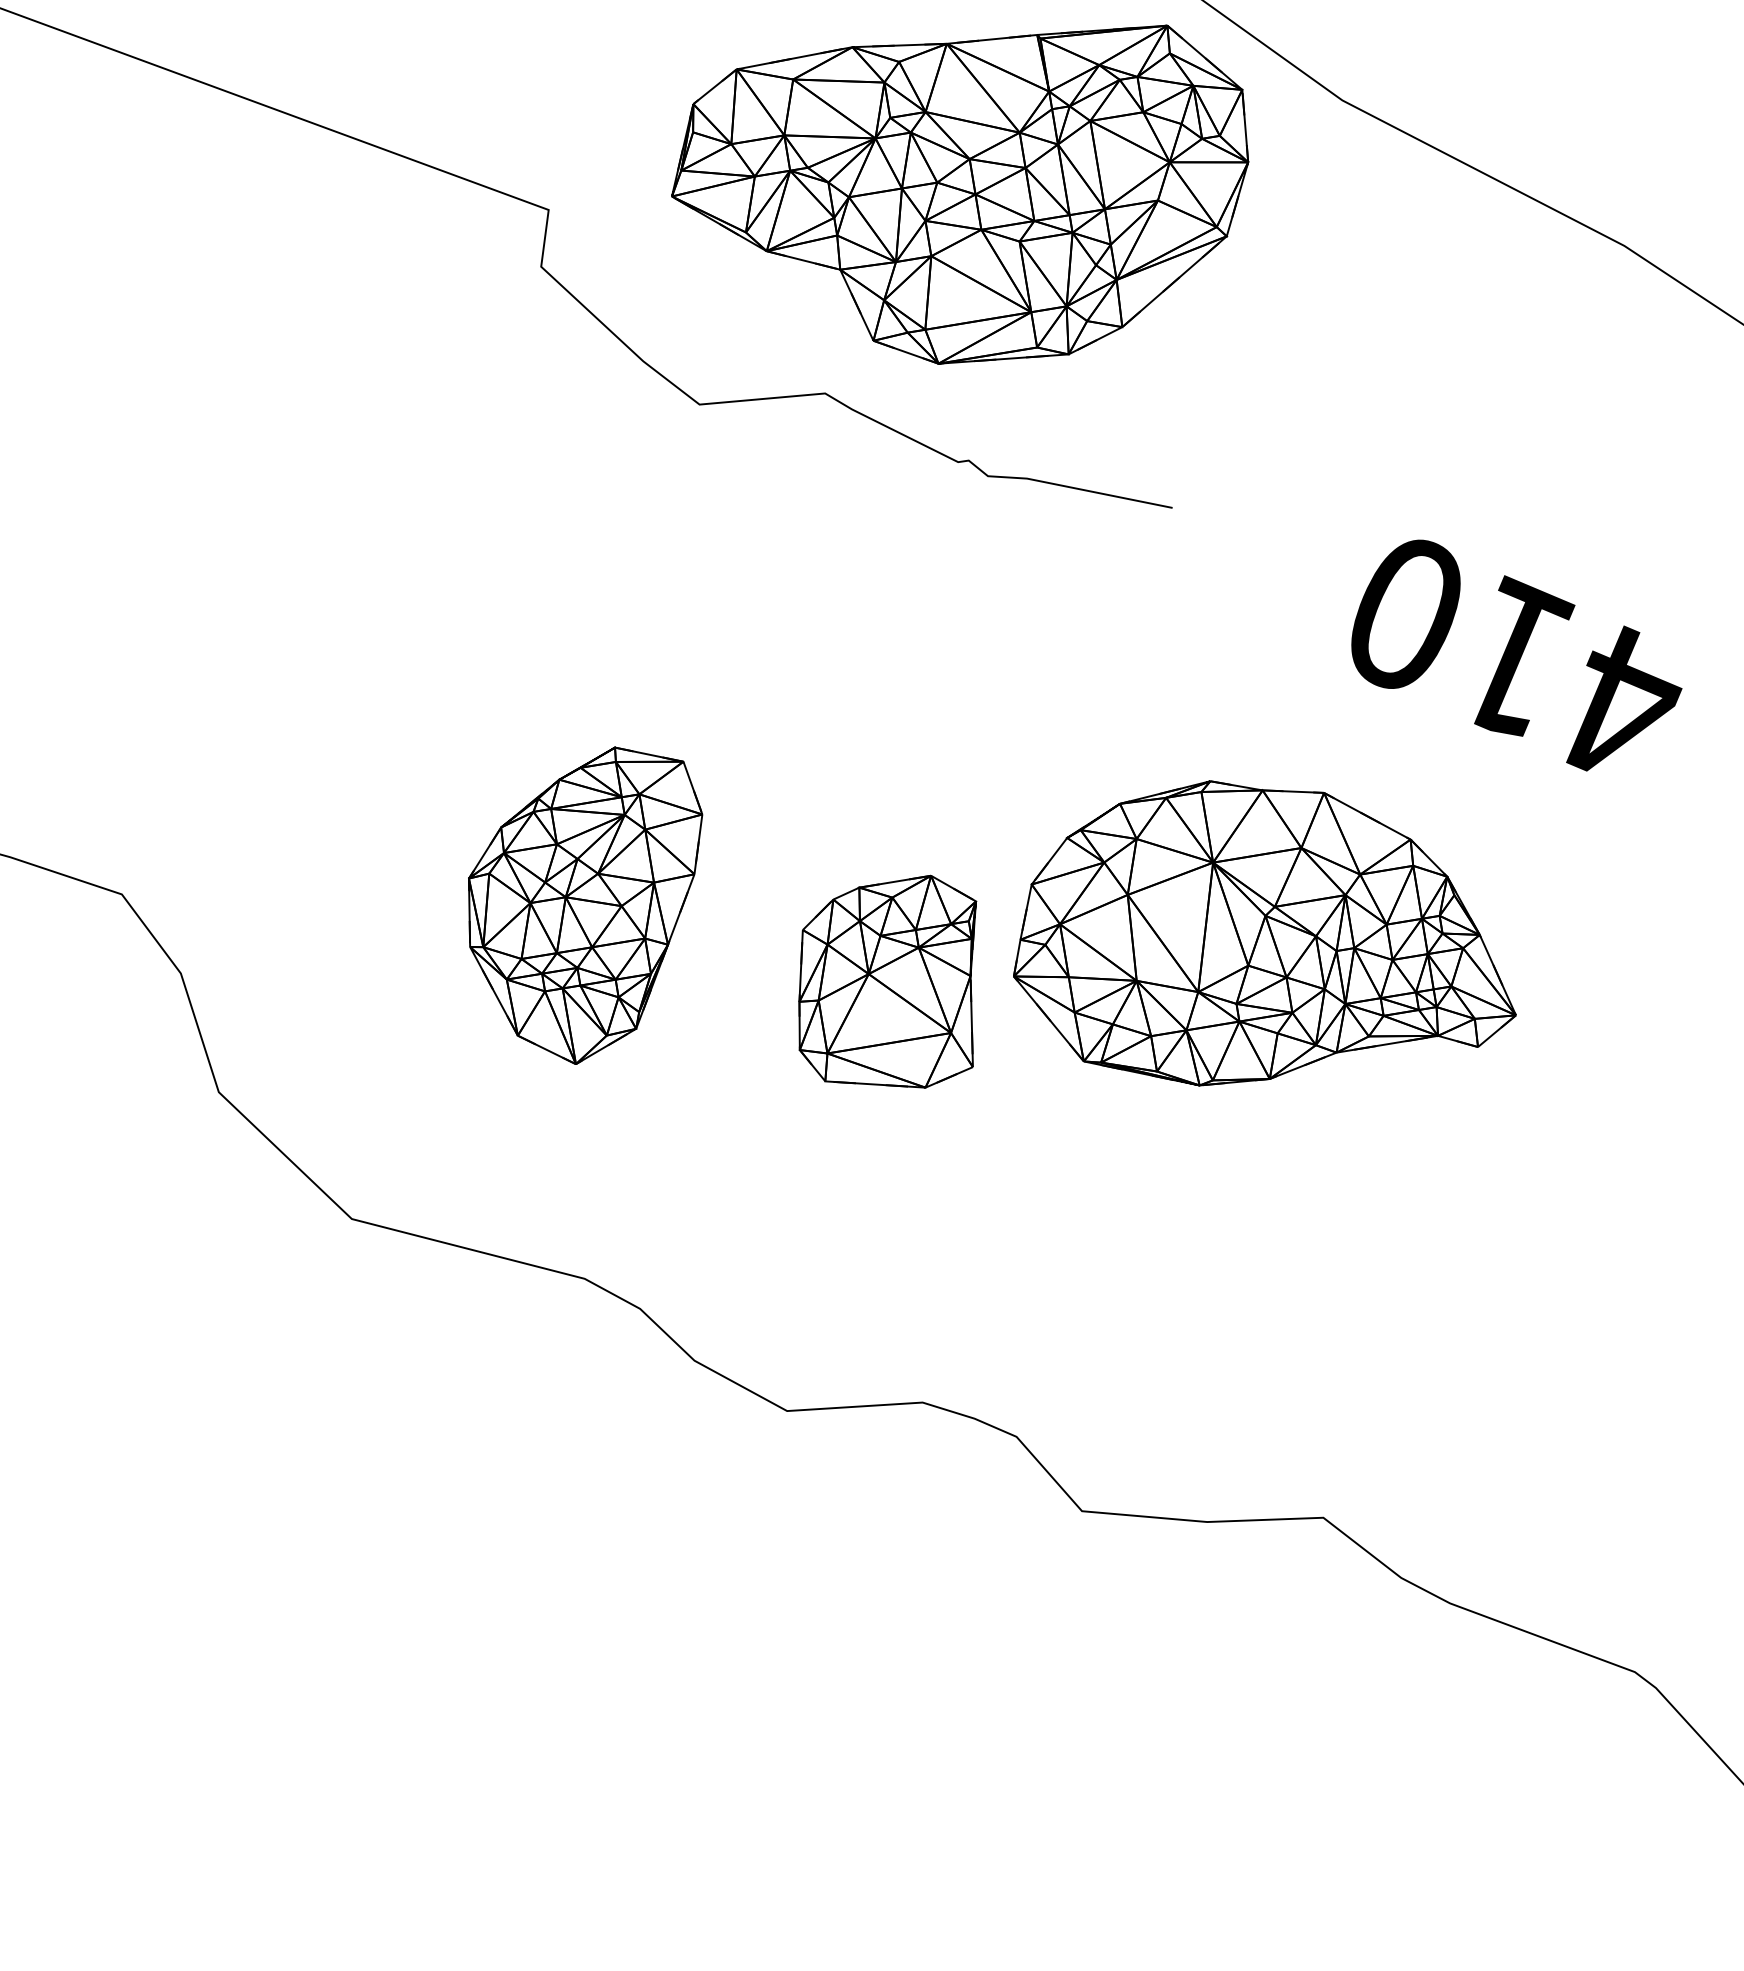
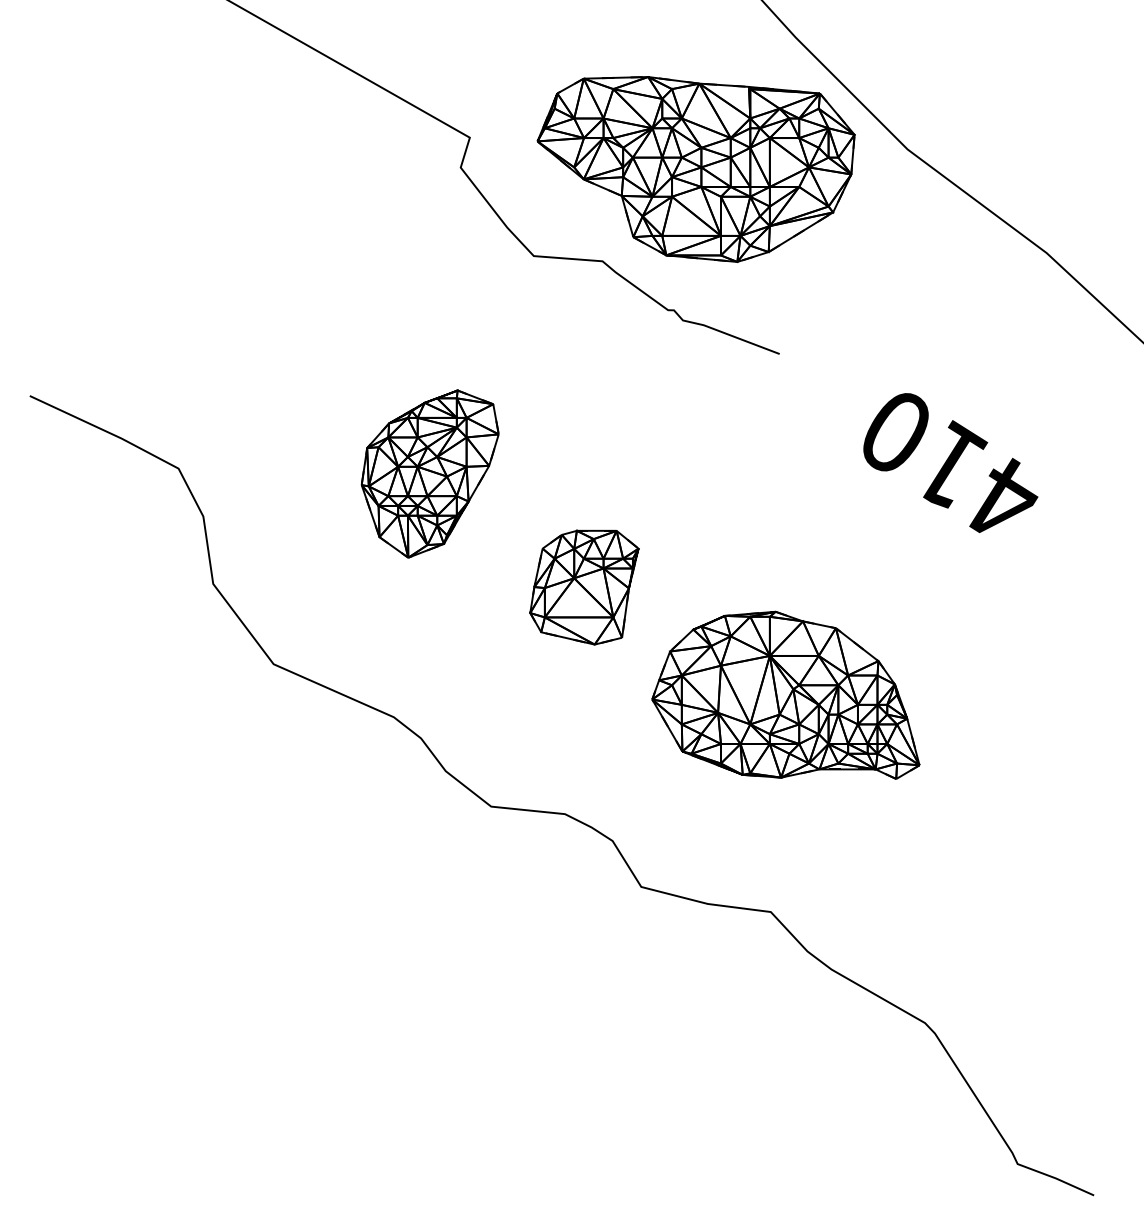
part: (589, 905) -> (429, 473), moved
part: (1252, 927) -> (785, 694), moved

